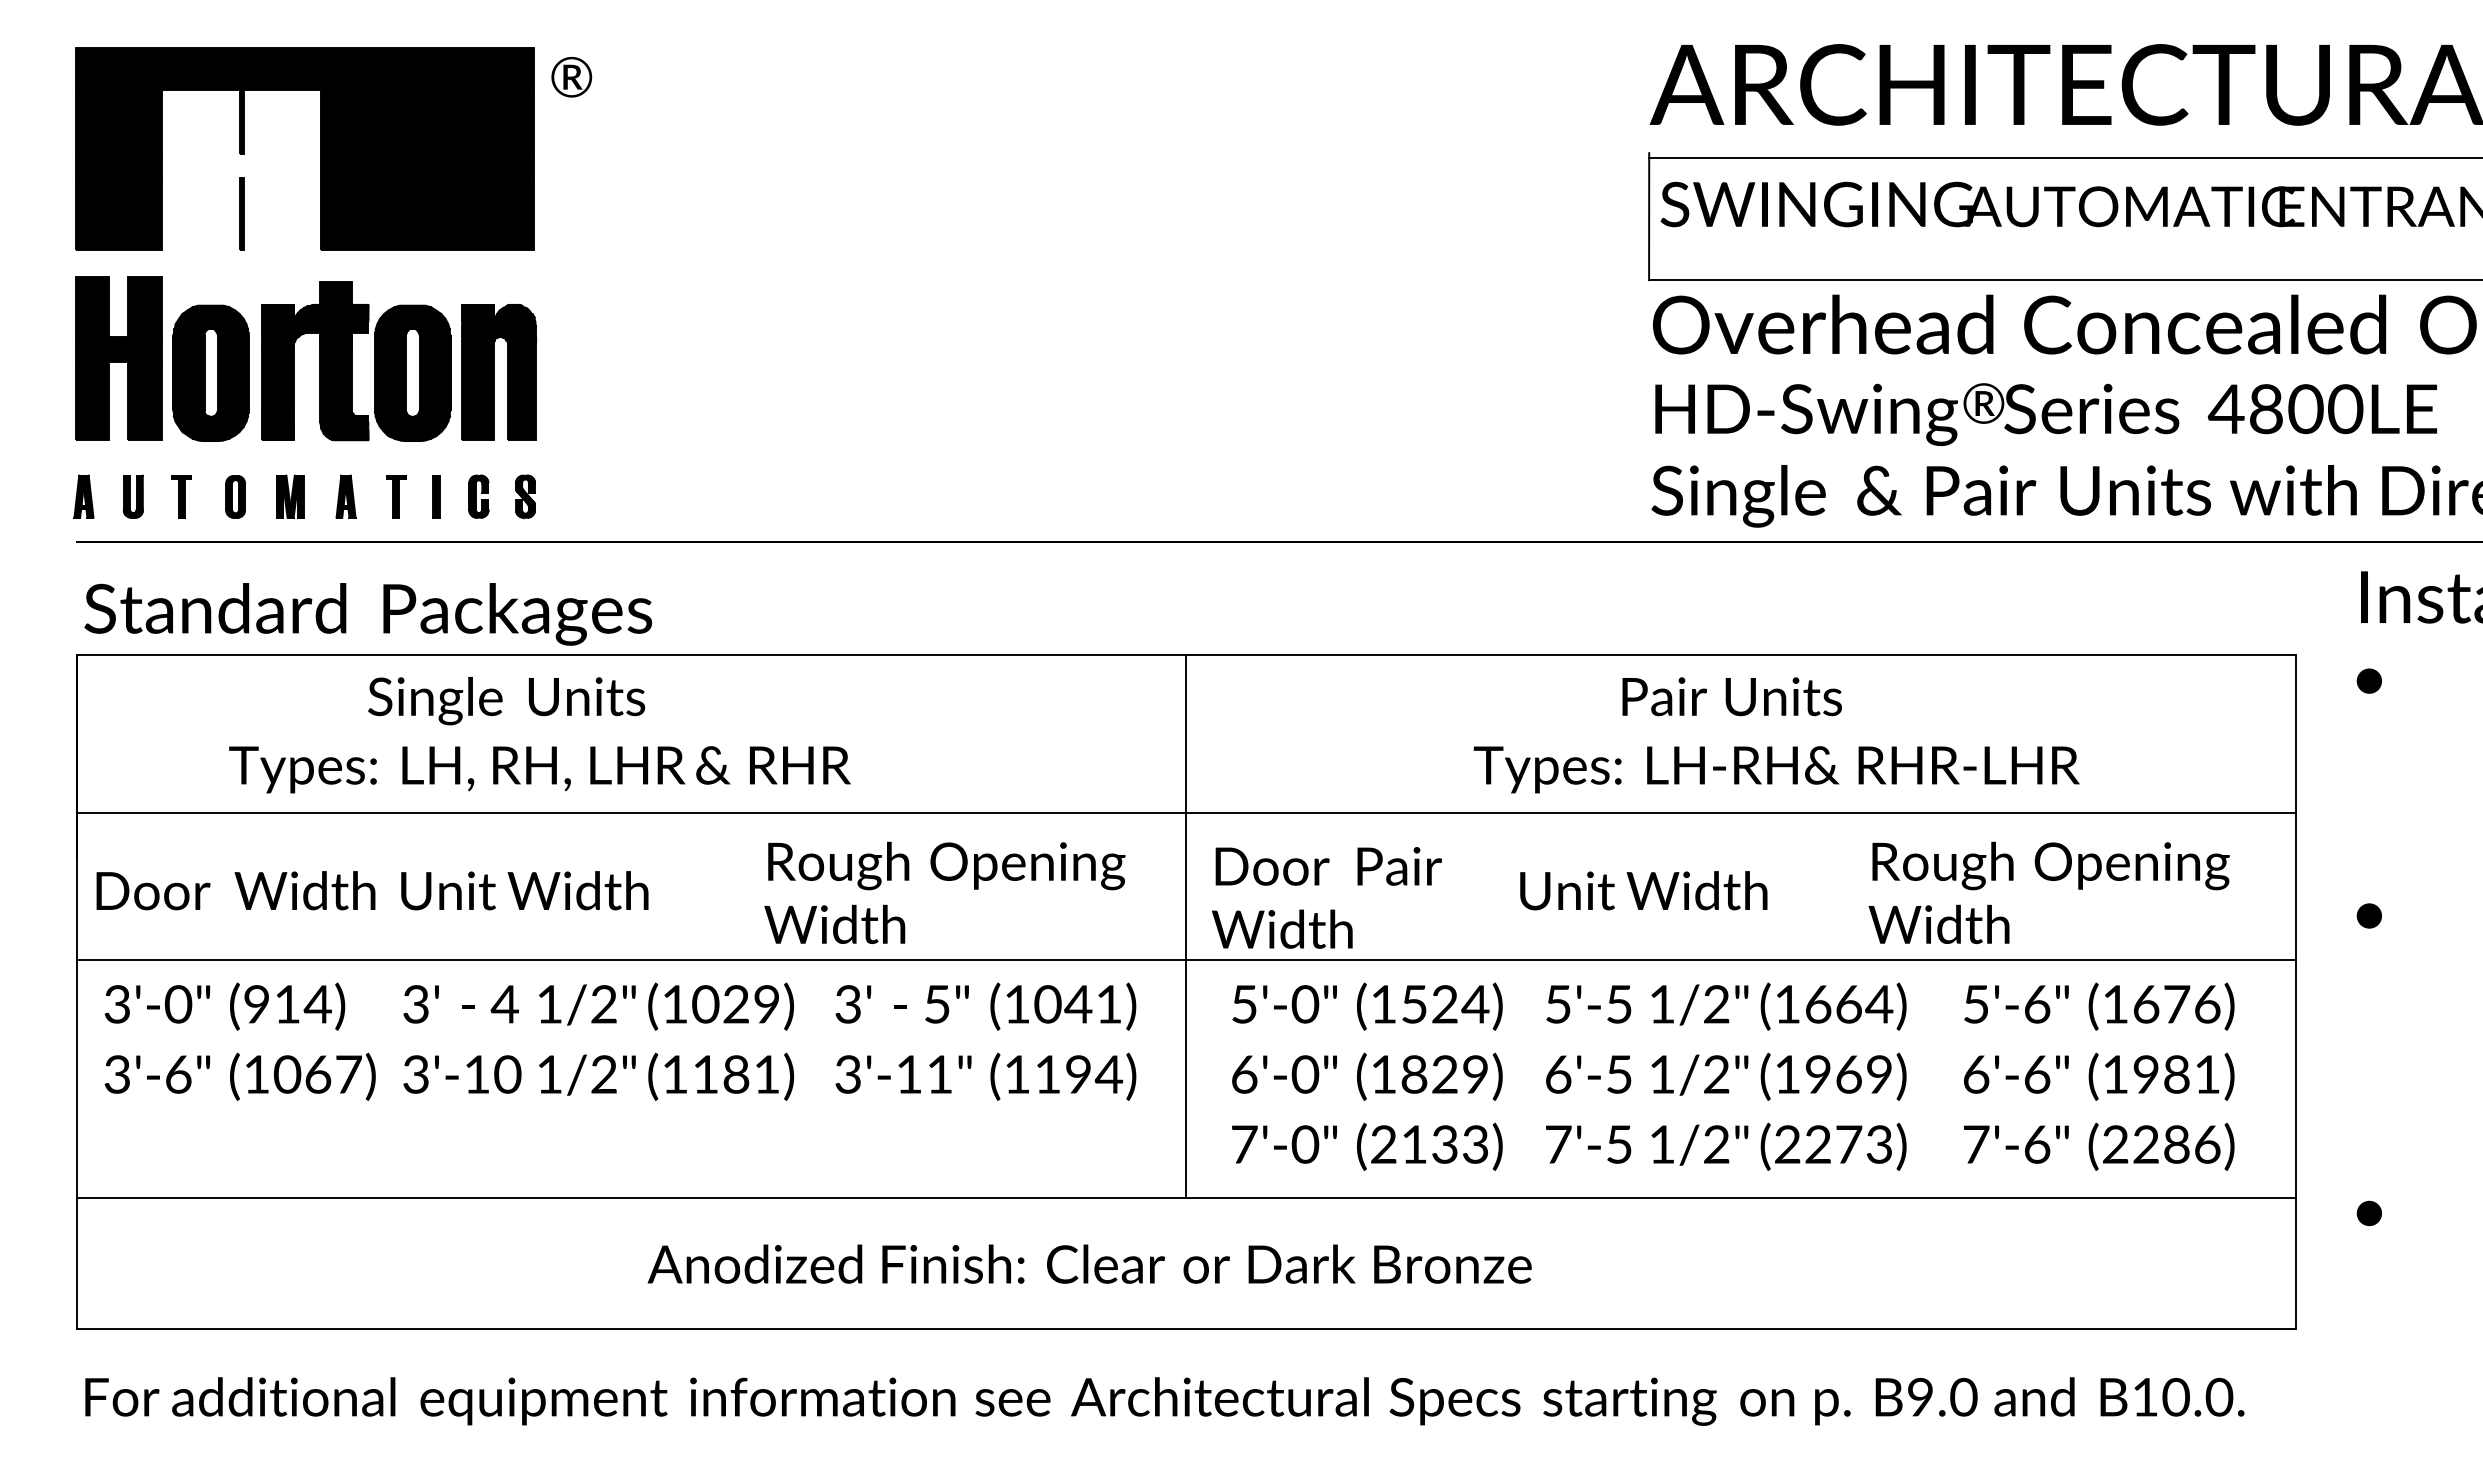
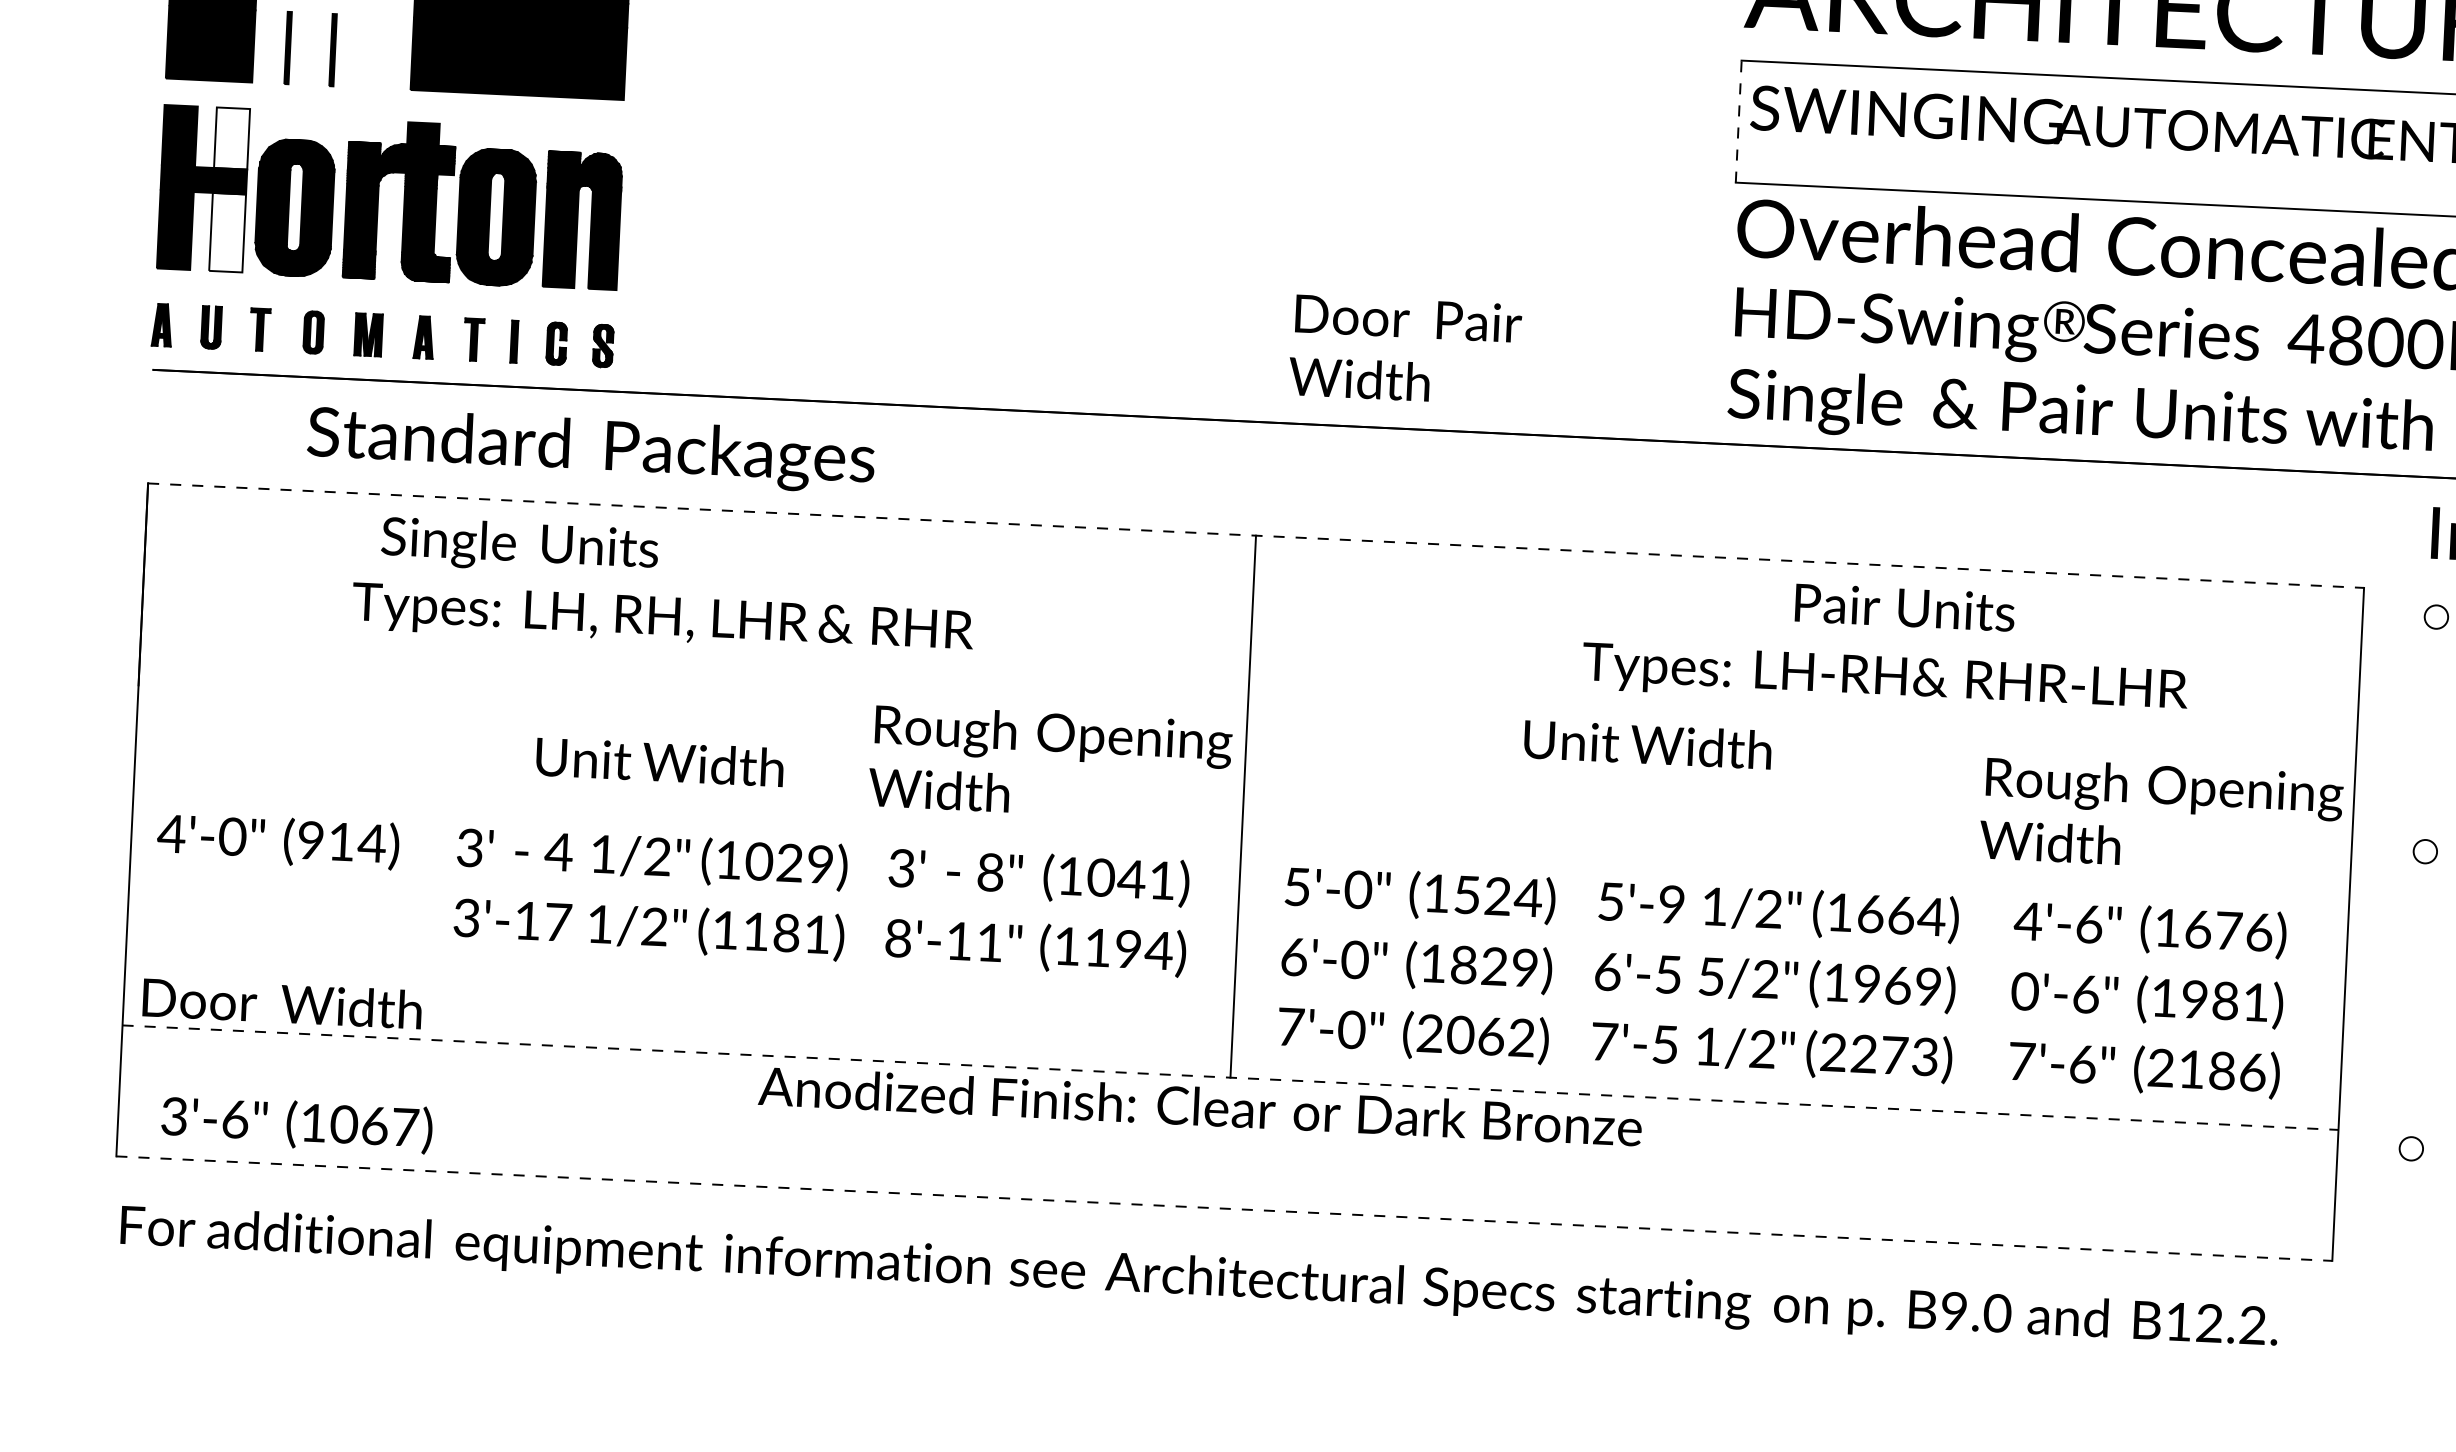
part: (196, 213) -> (287, 47), added
line: (1649, 216) -> (1739, 119), solid -> dashed
fill: (144, 306) -> (231, 138), removed
fill: (144, 401) -> (227, 232), removed
text: (368, 614) -> (591, 450), moved
line: (1187, 655) -> (1257, 535), solid -> dashed
fill: (2369, 680) -> (2436, 616), removed
text: (1731, 696) -> (1904, 607), moved
text: (506, 701) -> (519, 547), moved
text: (539, 769) -> (662, 619), moved
text: (1776, 769) -> (1884, 679), moved
line: (1186, 813) -> (1248, 693), removed
text: (235, 890) -> (281, 1003), moved
text: (524, 890) -> (659, 761), moved
text: (1643, 890) -> (1647, 744), moved
text: (944, 892) -> (1050, 763), moved
text: (2048, 892) -> (2160, 815), moved
text: (1326, 897) -> (1404, 349), moved
fill: (2369, 915) -> (2425, 851), removed
line: (1186, 960) -> (1241, 840), removed
text: (117, 1004) -> (171, 834), 3'-0" -> 4'-0"
text: (937, 1004) -> (990, 872), 5" -> 8"
text: (1619, 1004) -> (1672, 904), 5'-5 -> 5'-9
text: (1975, 1004) -> (2027, 921), 5'-6" -> 4'-6"
text: (507, 1074) -> (558, 922), 3'-10 -> 3'-17
text: (848, 1074) -> (898, 938), 3'-11" -> 8'-11"
text: (1661, 1074) -> (1710, 976), 1/2" -> 5/2"
text: (1975, 1074) -> (2024, 991), 6'-6" -> 0'-6"
text: (239, 1076) -> (296, 1124), moved
text: (1444, 1144) -> (1490, 1036), (2133) -> (2062)
text: (2145, 1144) -> (2190, 1069), (2286) -> (2186)
line: (1187, 1198) -> (1231, 1078), solid -> dashed
fill: (2369, 1213) -> (2411, 1148), removed
text: (1089, 1263) -> (1200, 1105), moved
line: (1187, 1329) -> (1225, 1209), solid -> dashed
text: (2197, 1397) -> (2230, 1324), B10.0. -> B12.2.

